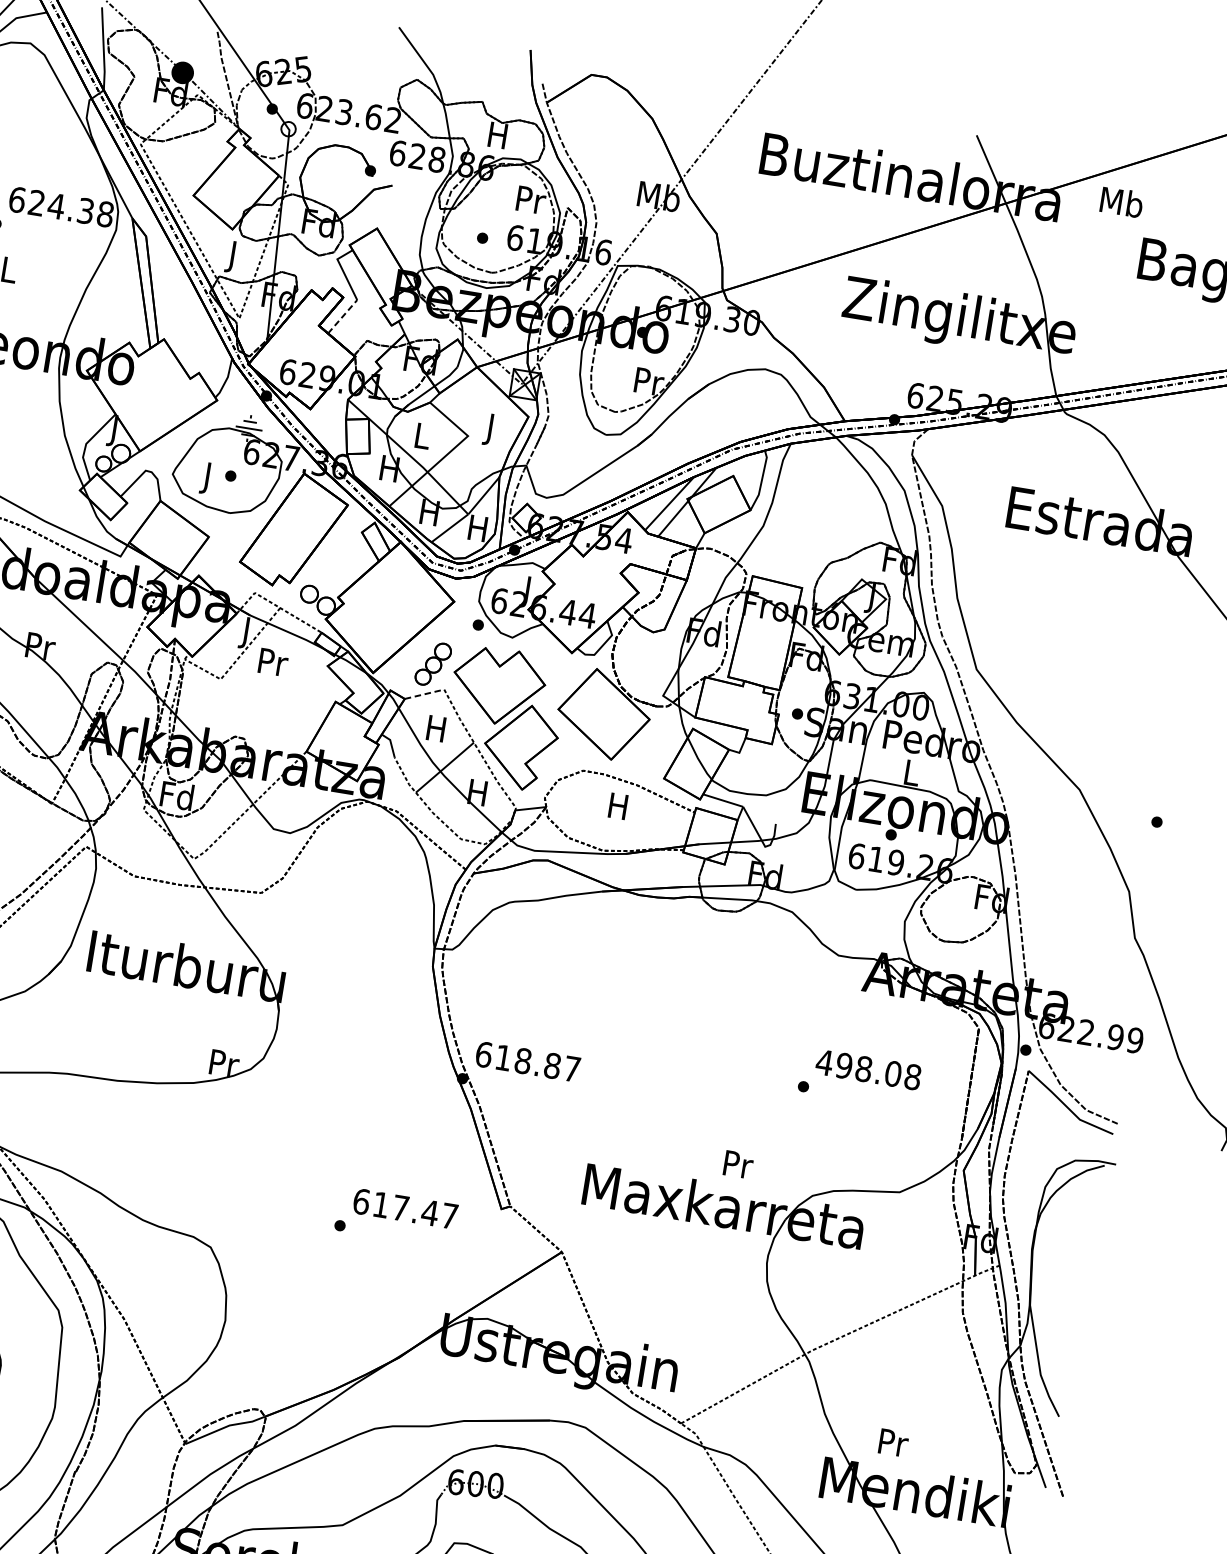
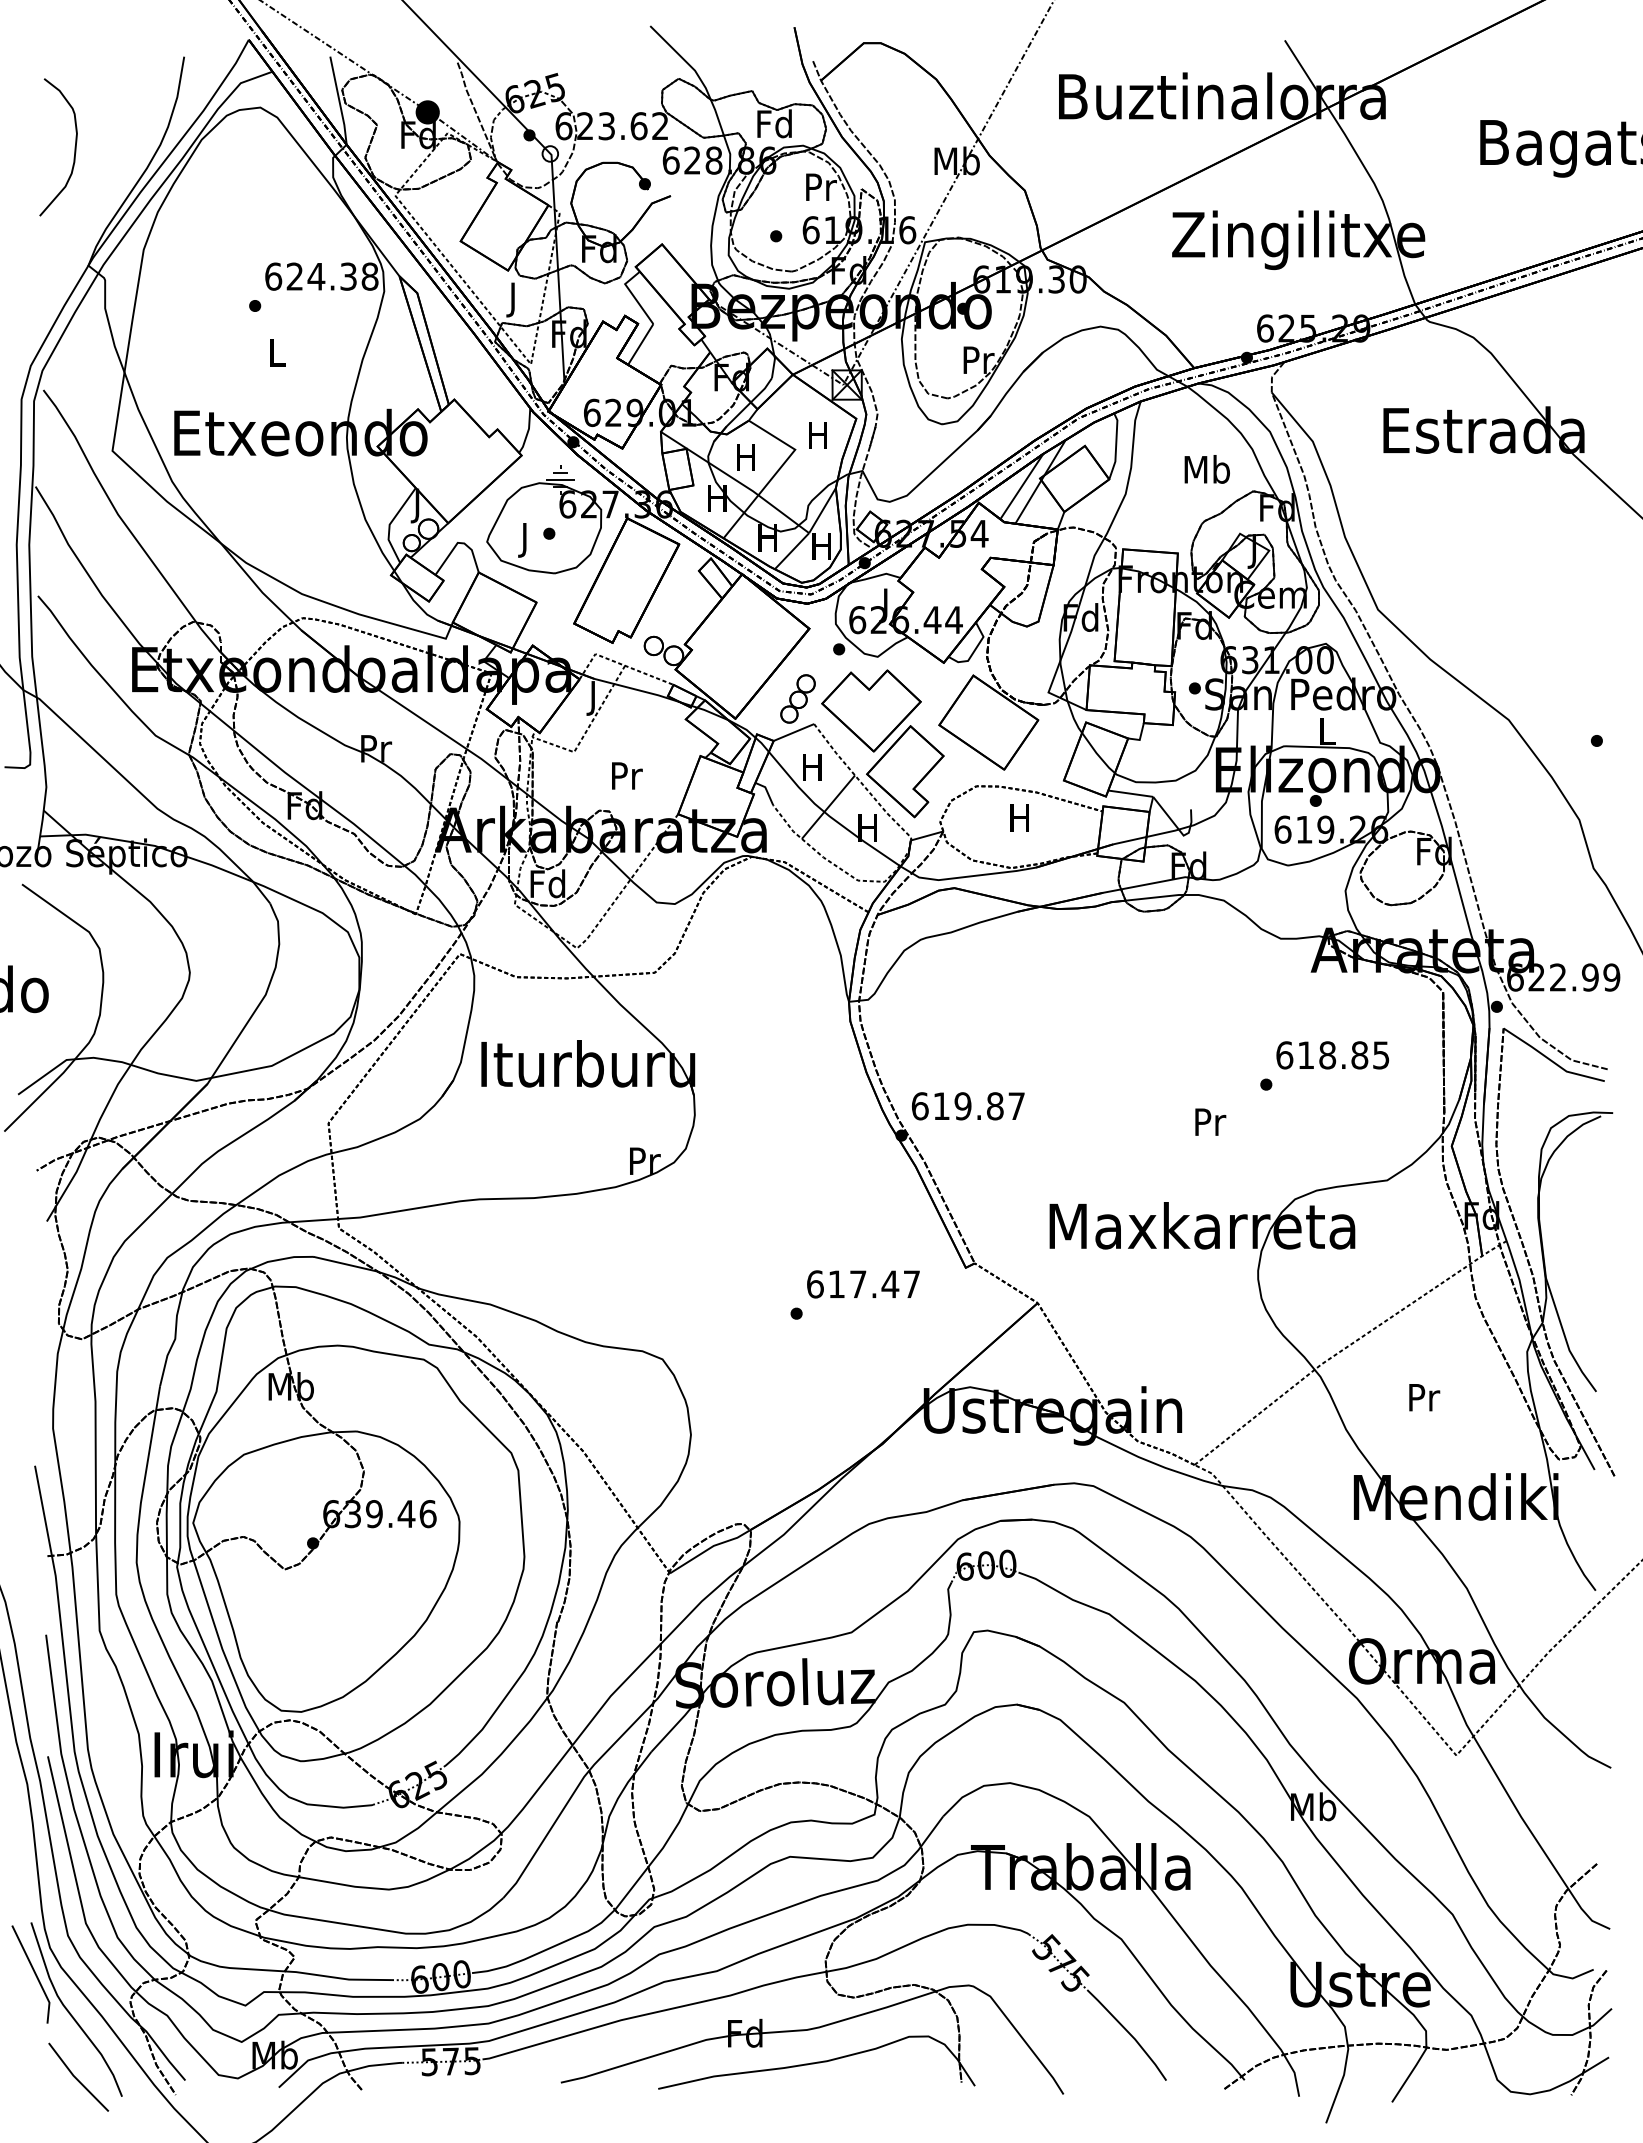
text: (497, 134) -> (774, 123), H -> Fd
text: (1121, 202) -> (1206, 469), moved
line: (342, 316) -> (640, 344), dashed -> solid
text: (490, 429) -> (817, 438), J -> H
text: (421, 435) -> (745, 457), L -> H
text: (273, 662) -> (627, 775), moved
line: (424, 694) -> (793, 732), dashed -> solid
text: (522, 1061) -> (962, 1106), 618.87 -> 619.87
text: (868, 1069) -> (1332, 1055), 498.08 -> 618.85
text: (738, 1164) -> (1210, 1121), moved
text: (893, 1442) -> (1424, 1397), moved

